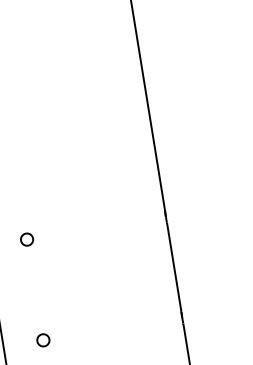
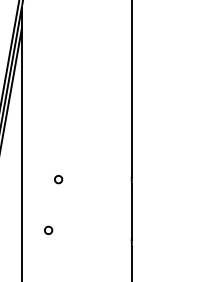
part: (26, 239) -> (58, 179), moved
part: (42, 338) -> (48, 229), moved

